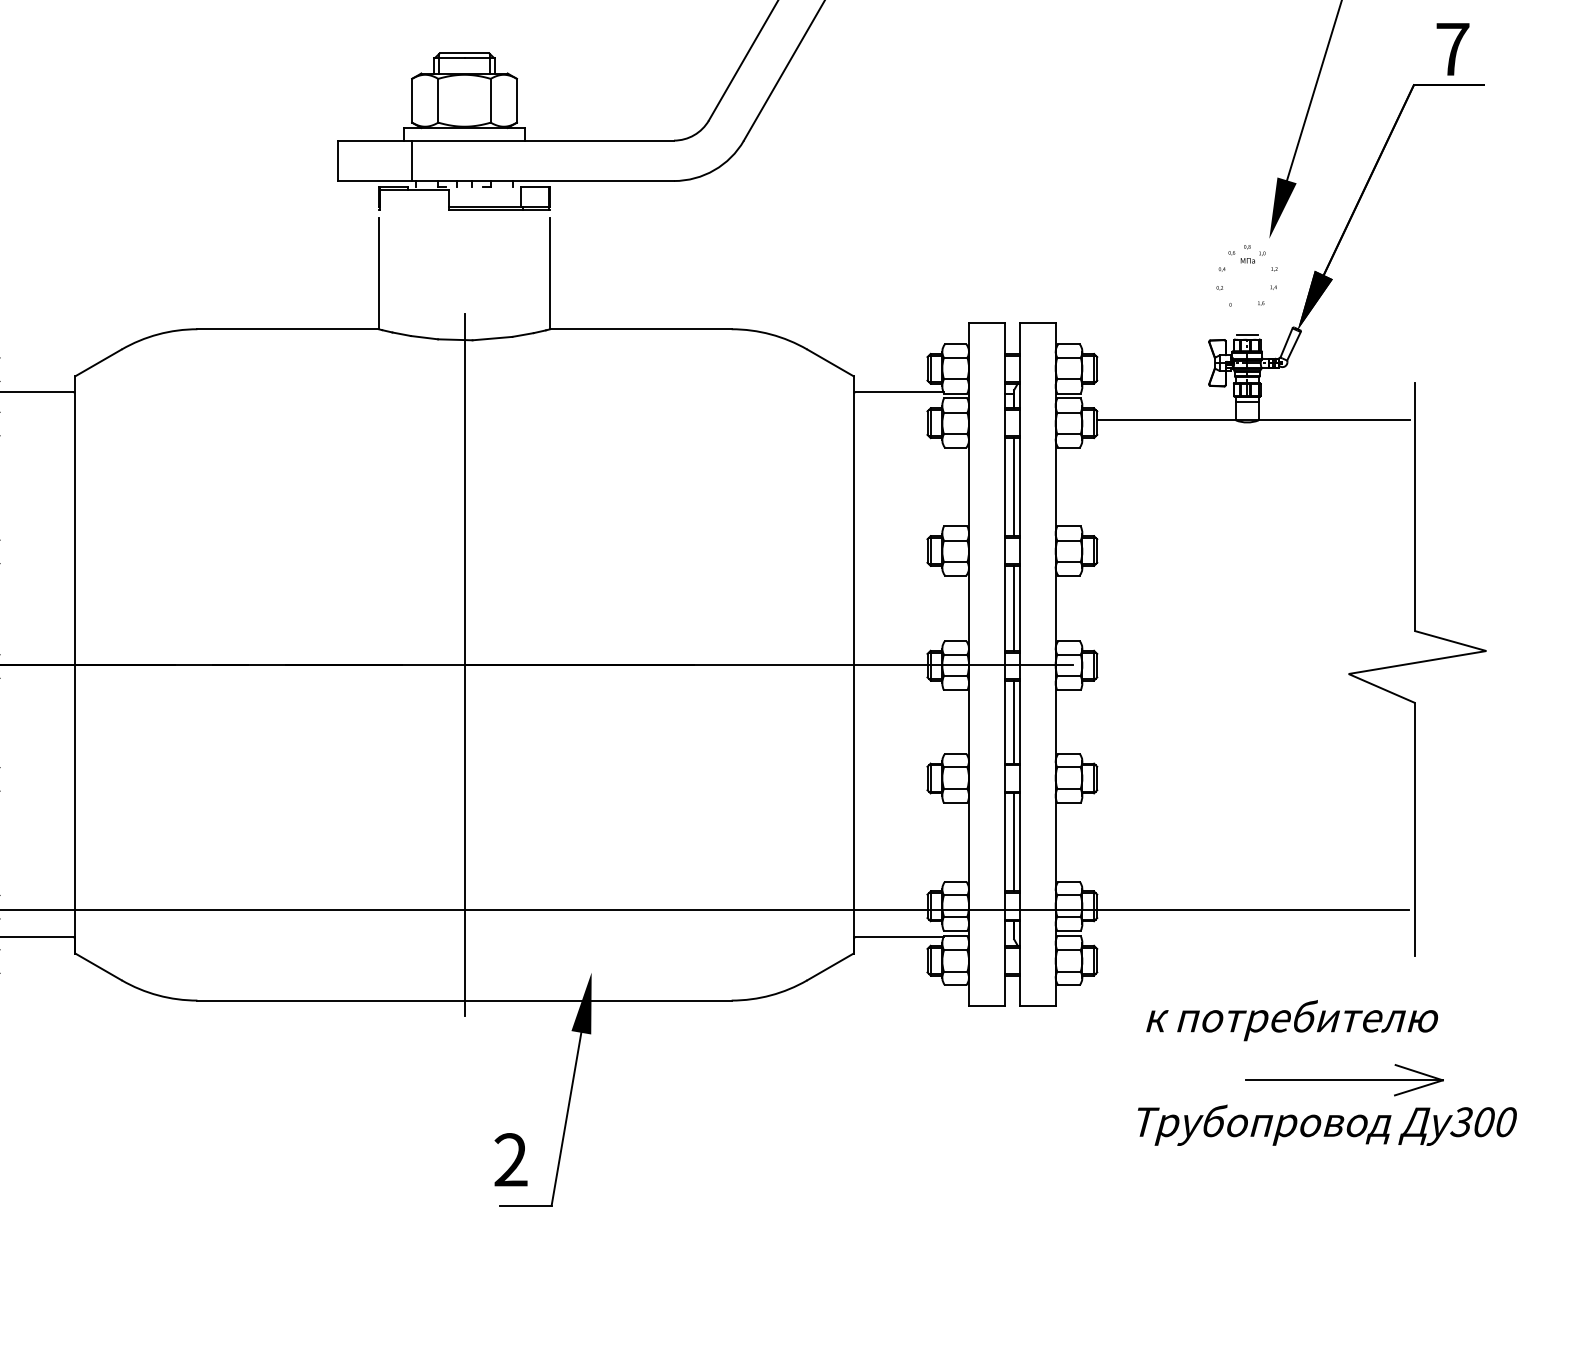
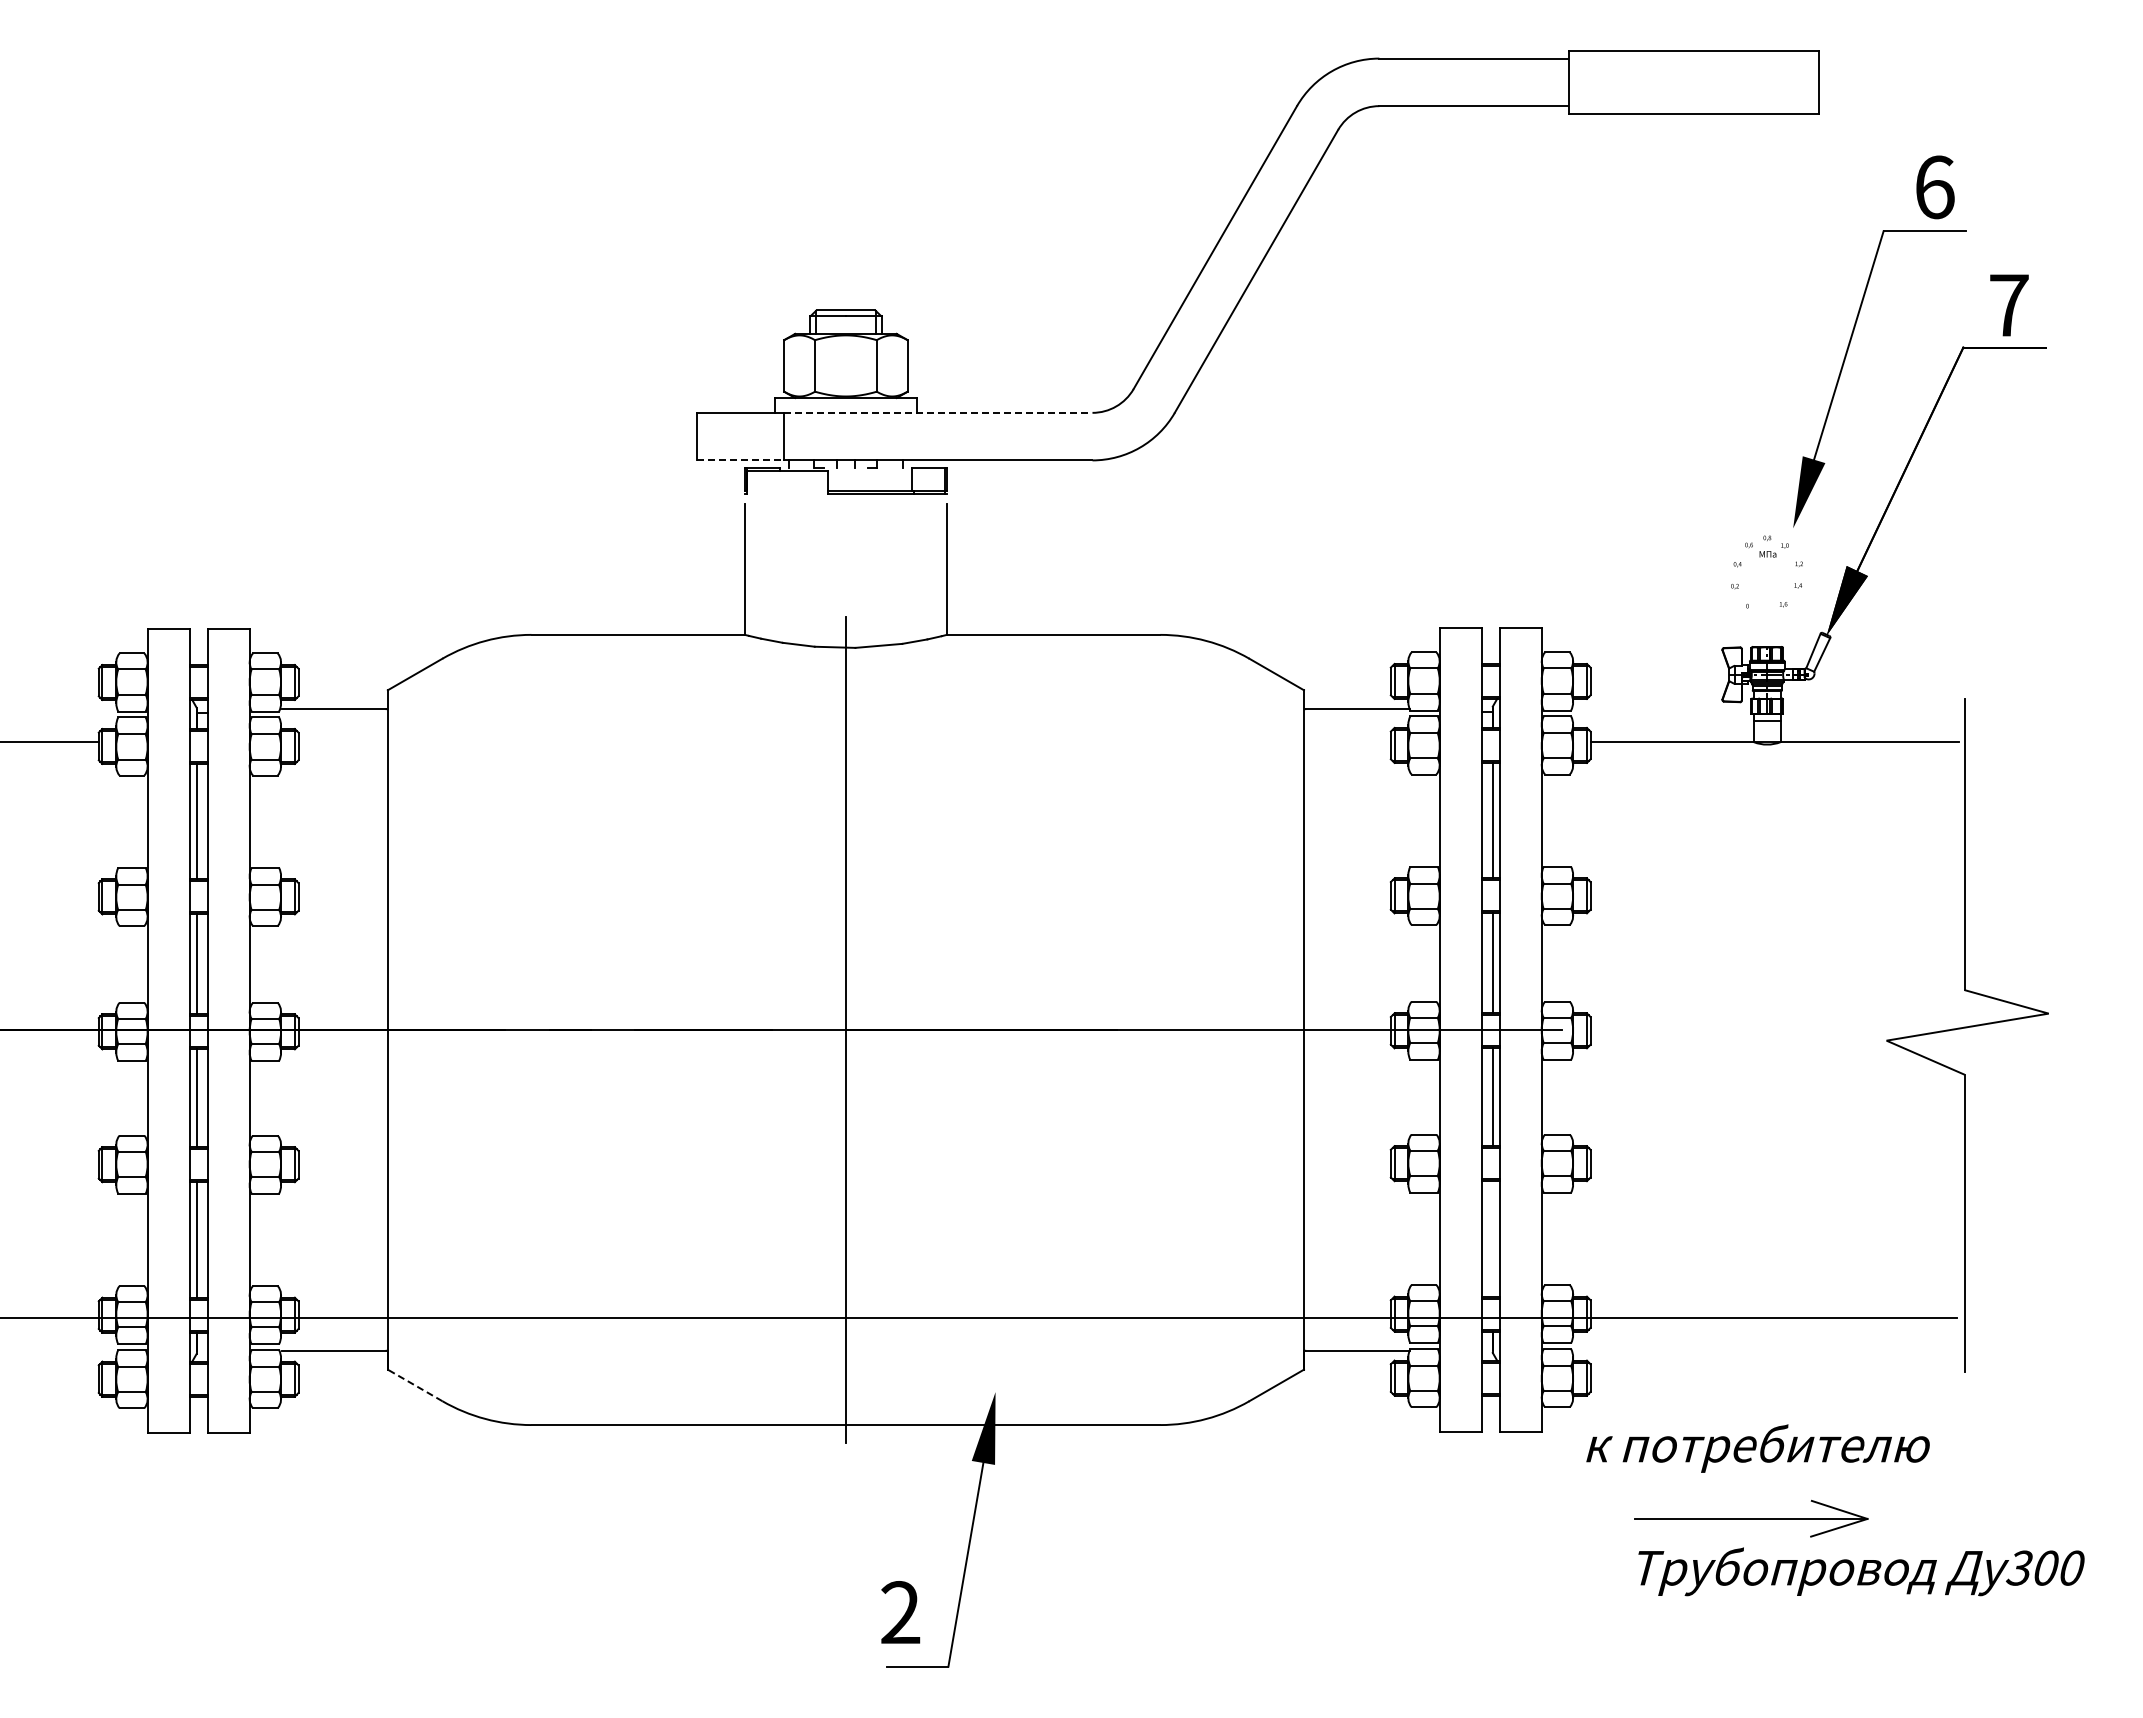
line: (543, 140) -> (938, 412), solid -> dashed
line: (375, 181) -> (741, 460), solid -> dashed
line: (1246, 334) -> (1766, 641), removed
line: (1013, 842) -> (1492, 1238), removed
line: (97, 966) -> (414, 1385), solid -> dashed
text: (1291, 1020) -> (1757, 1448), moved
part: (1344, 1079) -> (1751, 1518), moved

